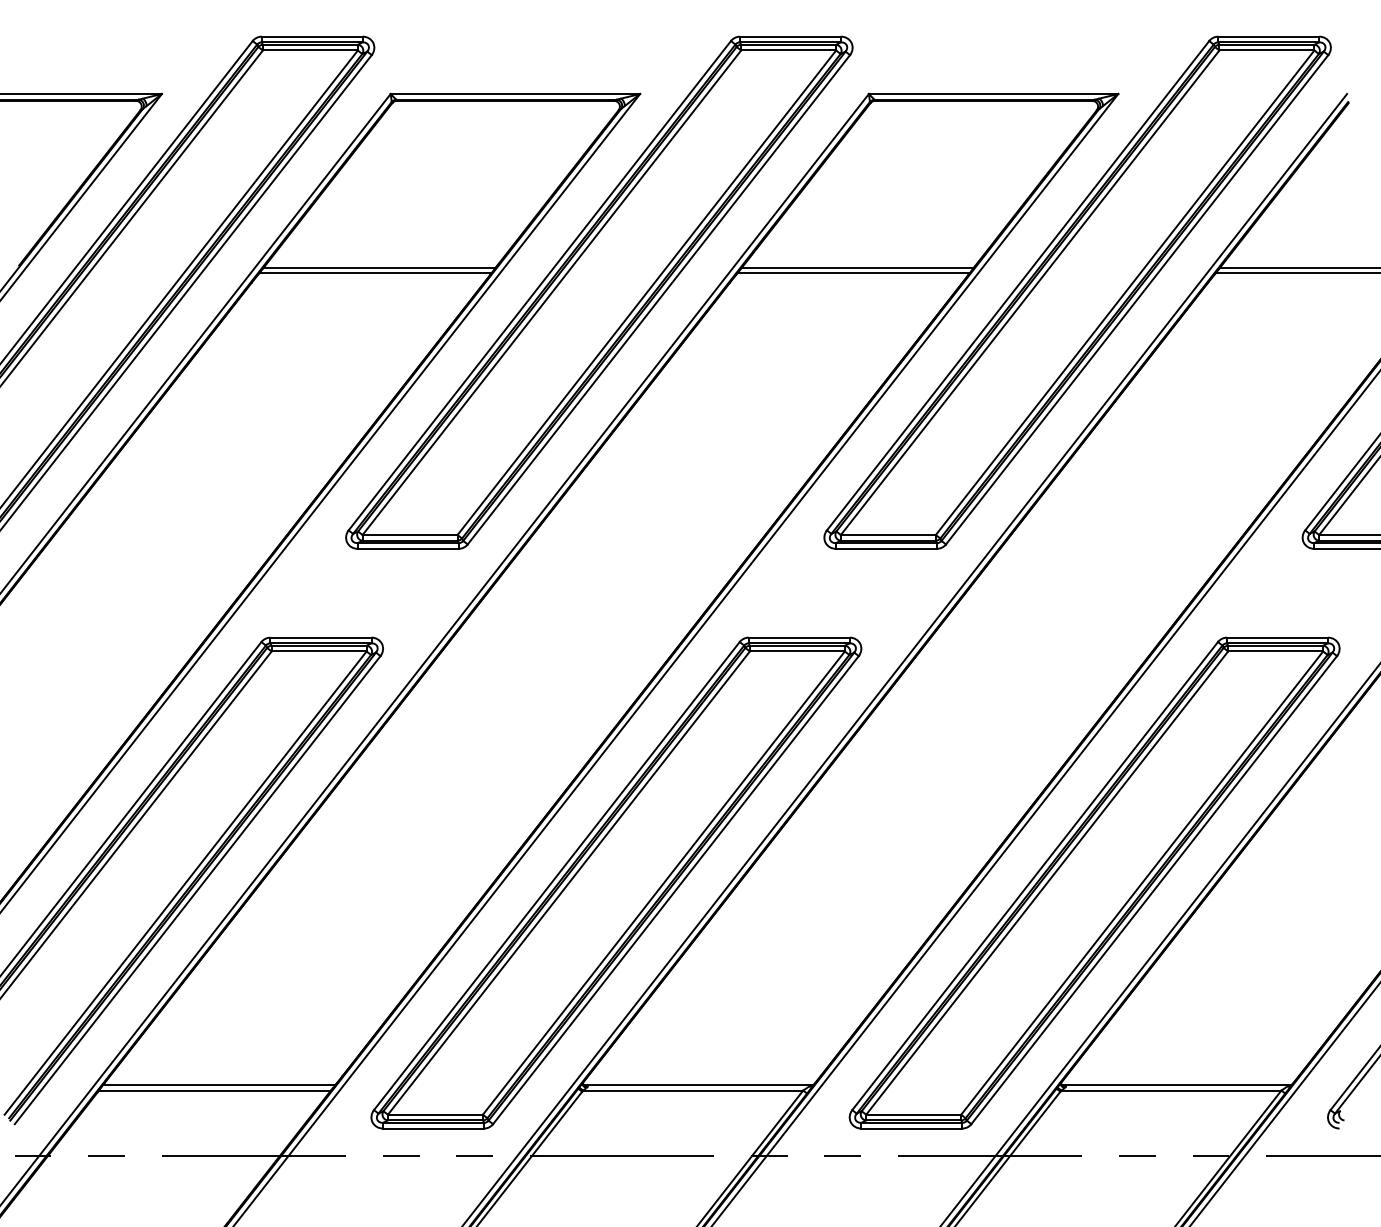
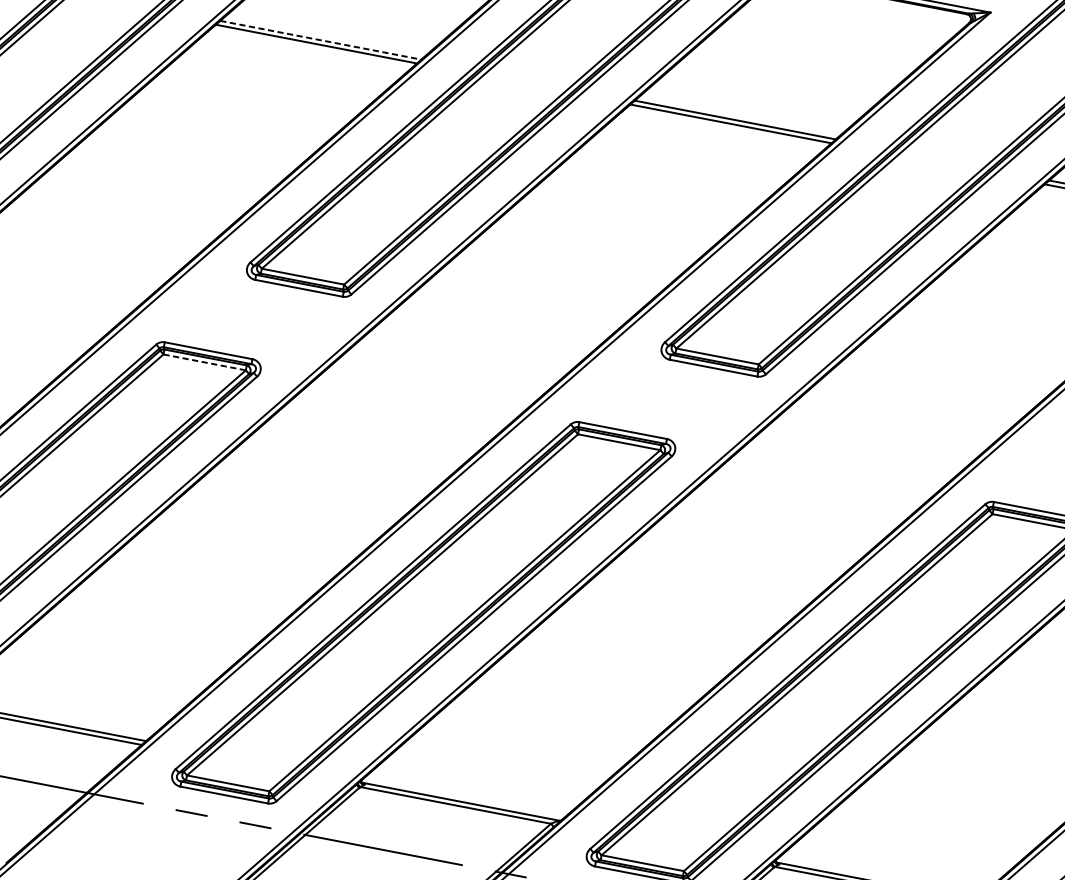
line: (380, 268) -> (321, 40), solid -> dashed
line: (318, 651) -> (204, 362), solid -> dashed

